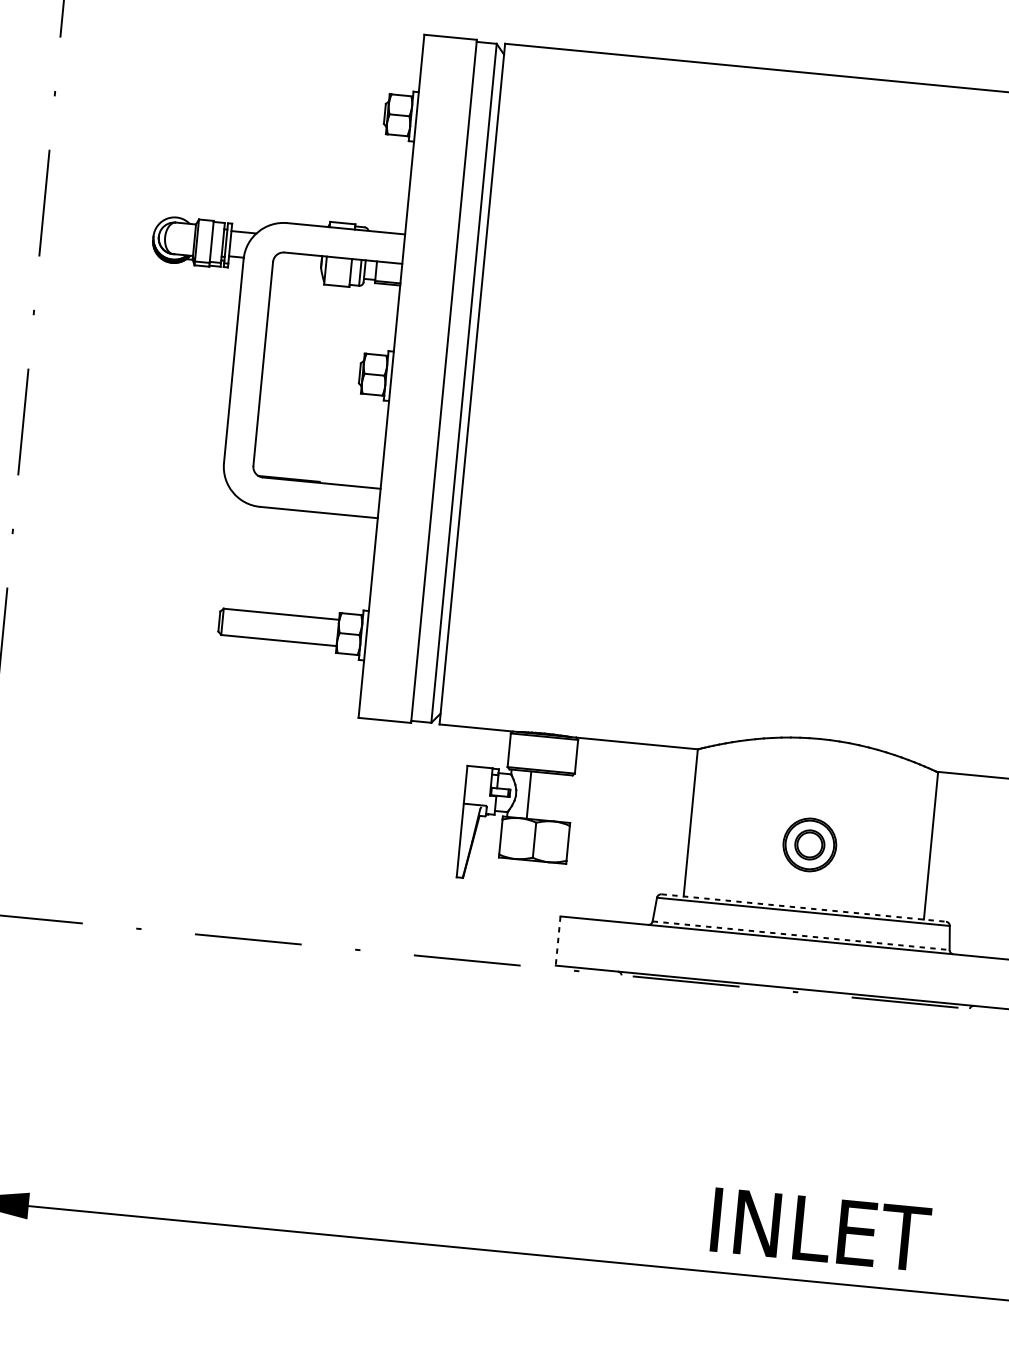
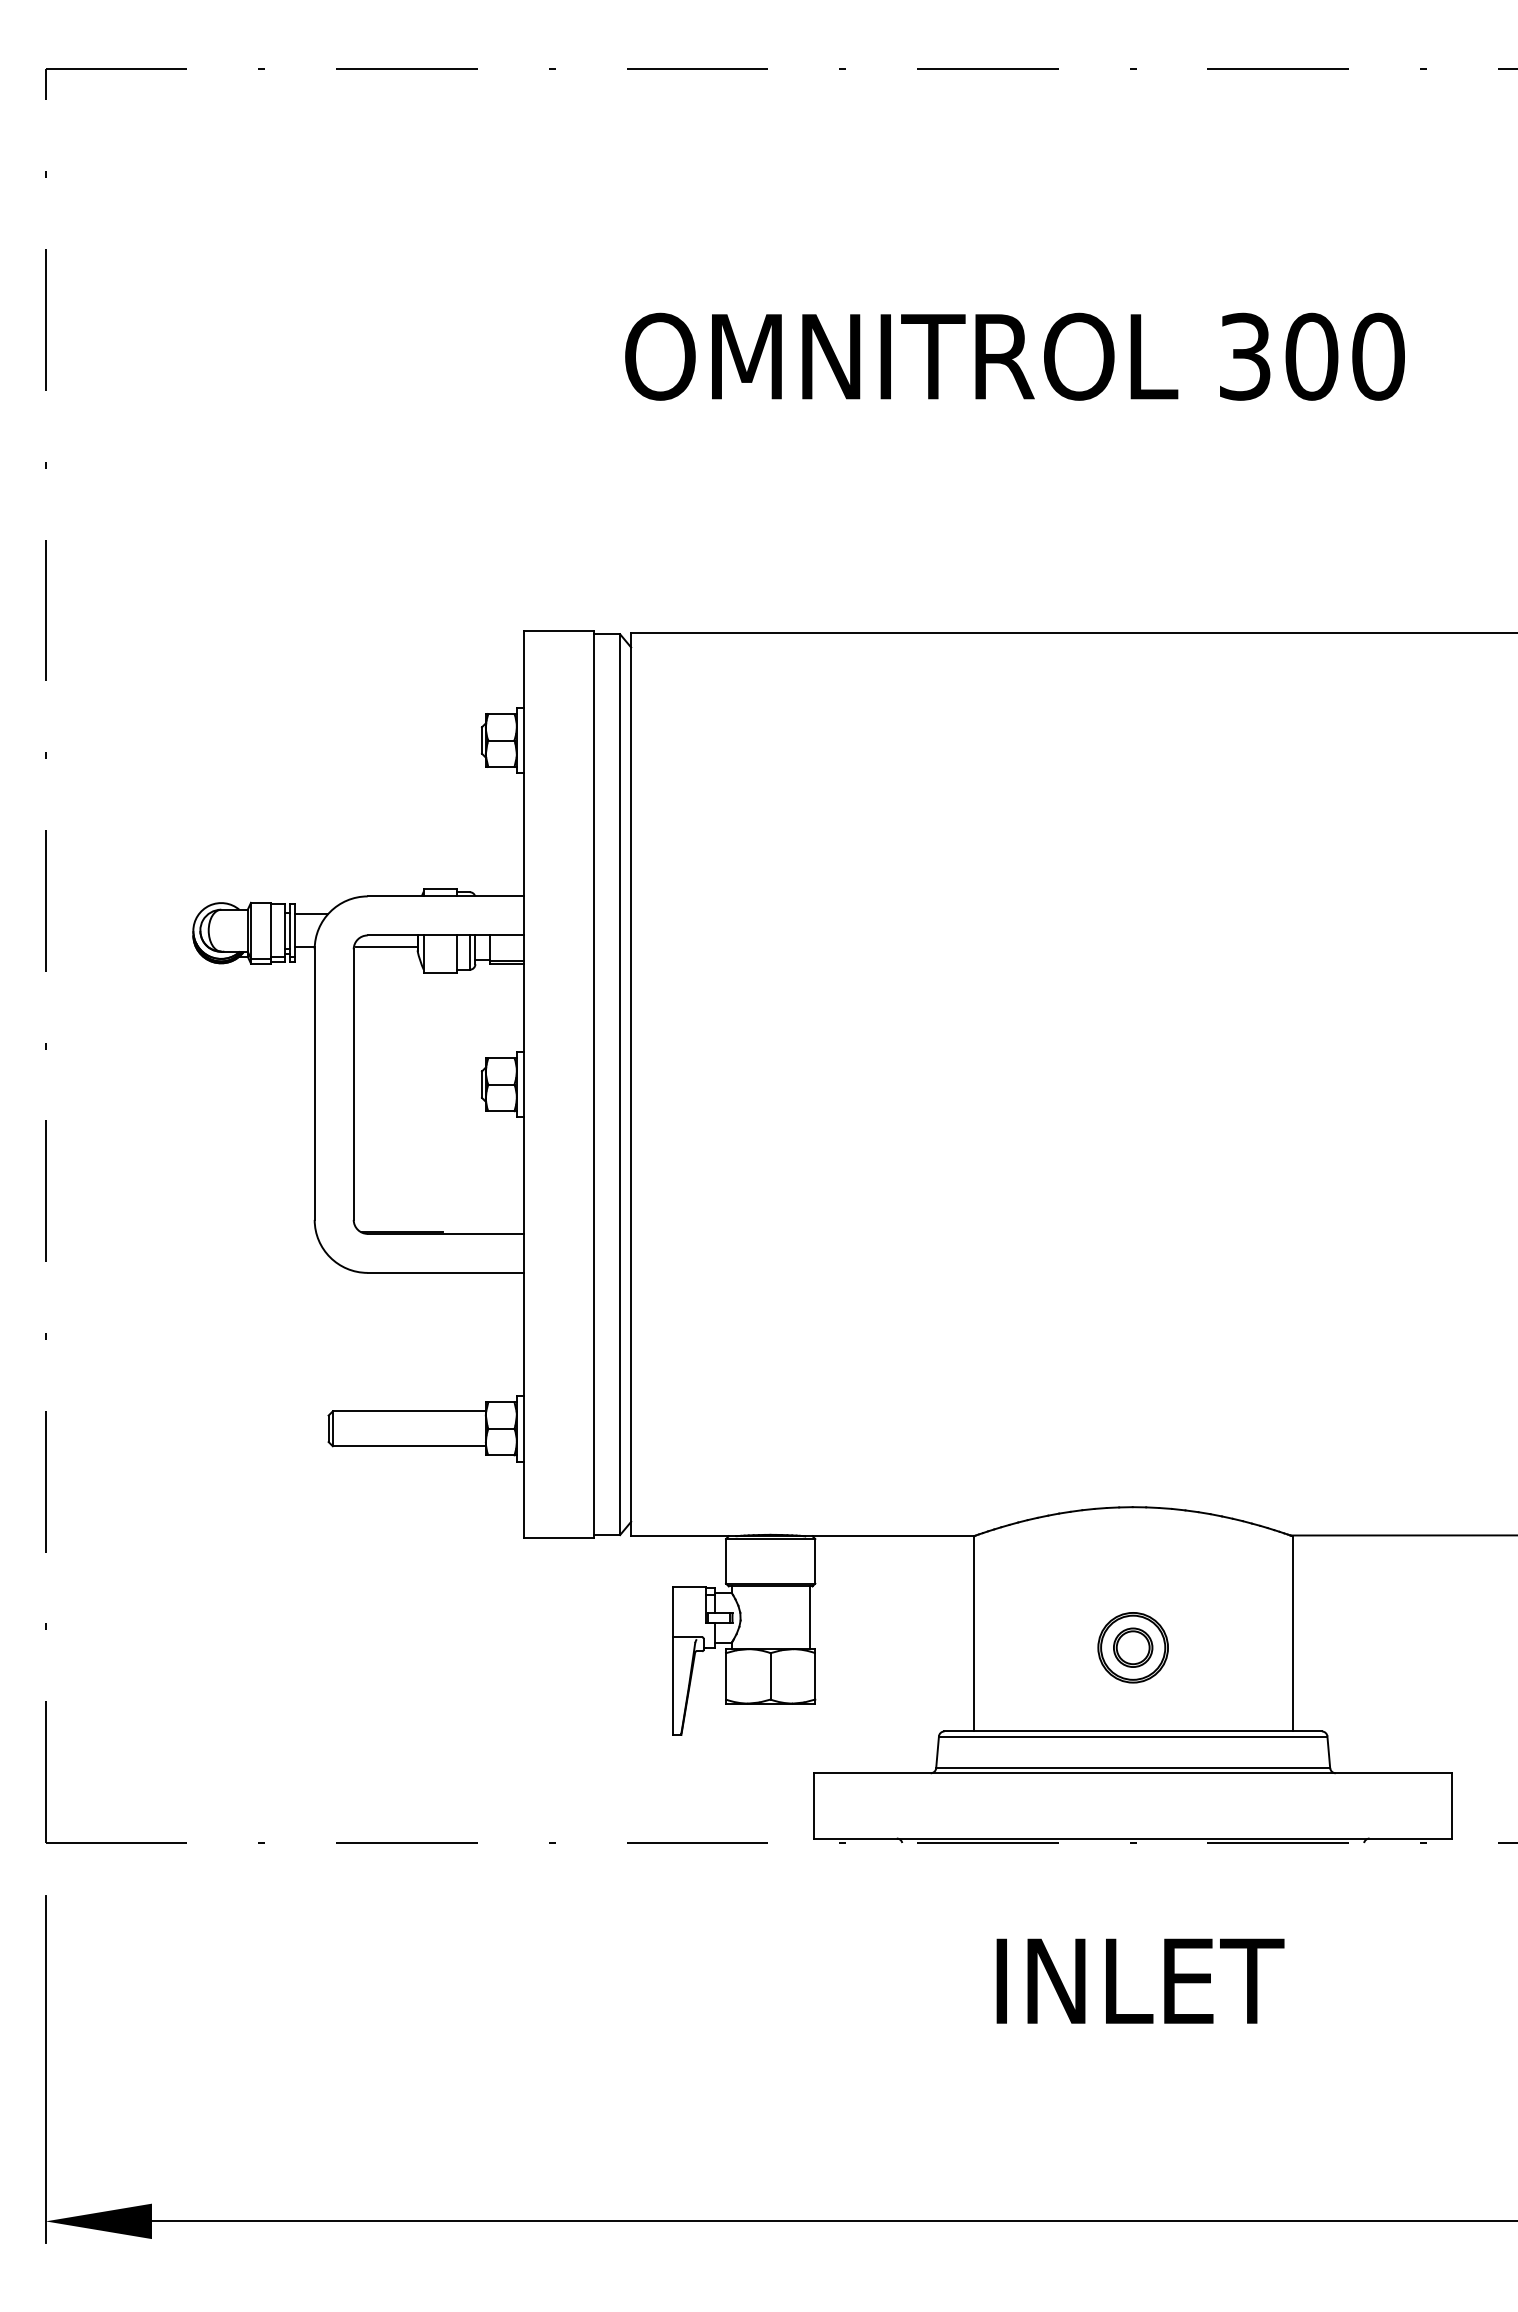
line: (297, 262) -> (386, 947), added
line: (528, 794) -> (809, 1617), moved
line: (804, 908) -> (1133, 1731), dashed -> solid
line: (801, 935) -> (1133, 1768), dashed -> solid
line: (558, 940) -> (814, 1805), dashed -> solid
text: (821, 1229) -> (1140, 1980), moved

